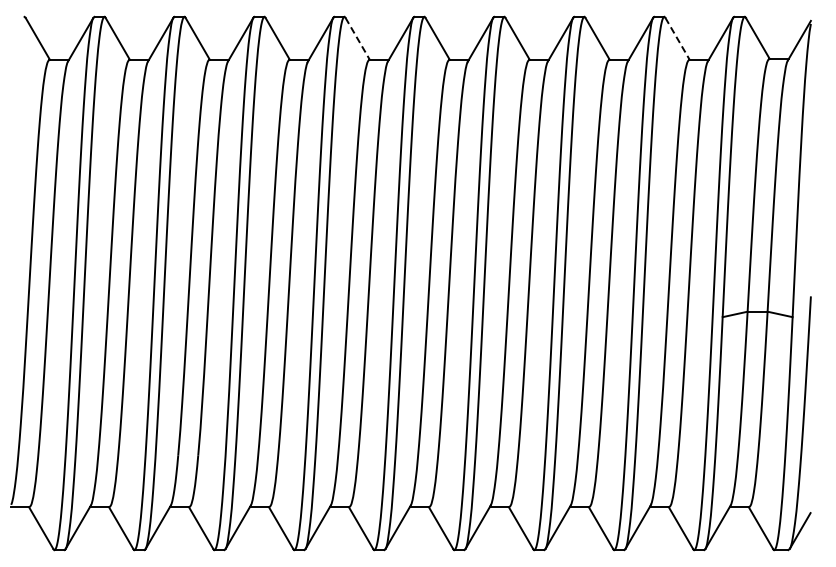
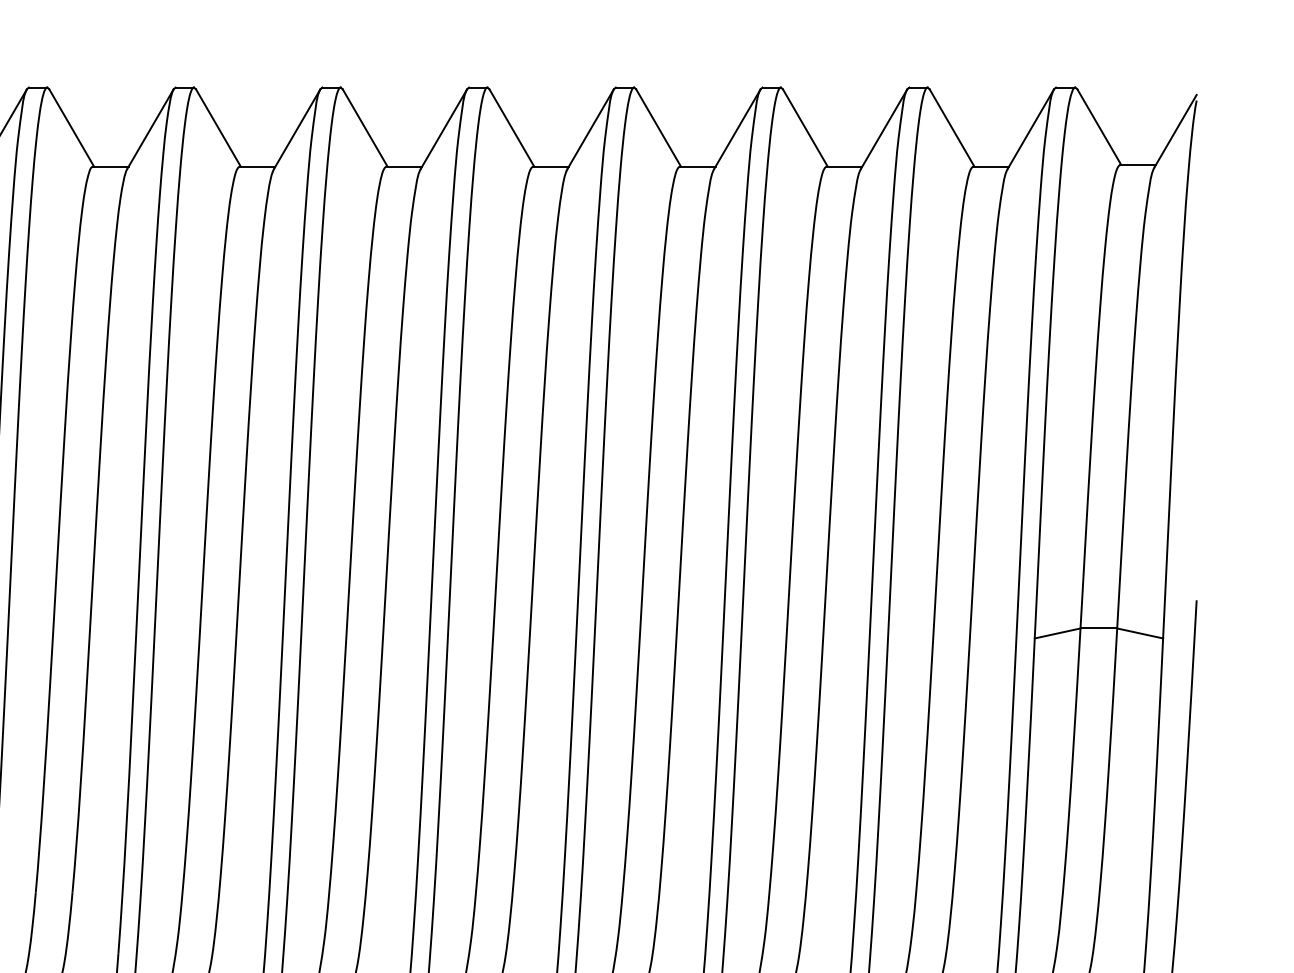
line: (357, 39) -> (364, 128), dashed -> solid
line: (677, 39) -> (951, 128), dashed -> solid

